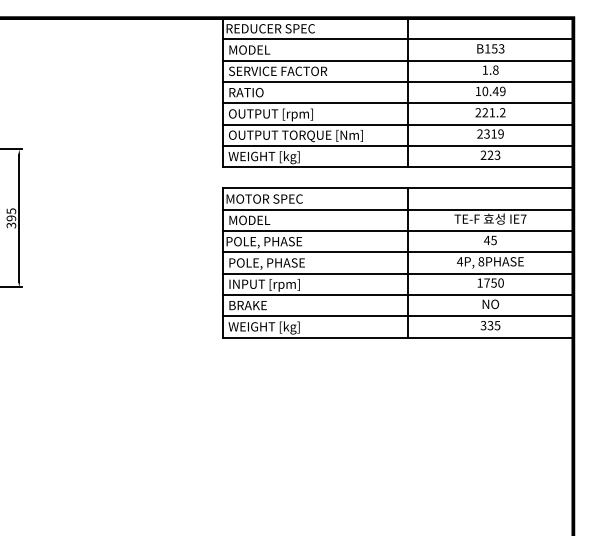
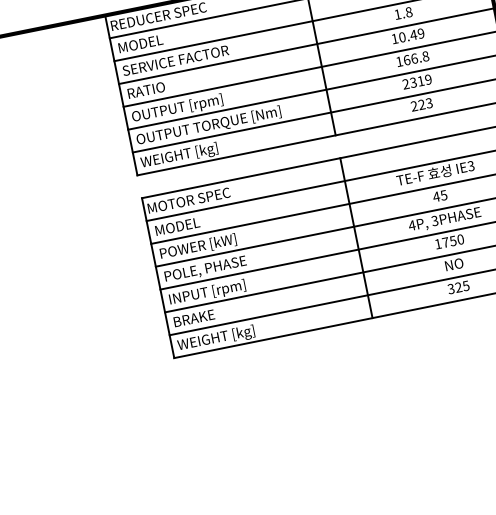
text: (490, 112) -> (412, 58), 221.2 -> 166.8
text: (523, 218) -> (470, 165), IE7 -> IE3
text: (264, 242) -> (198, 247), POLE, PHASE -> POWER [kW]
text: (481, 261) -> (435, 220), 8PHASE -> 3PHASE
text: (490, 326) -> (458, 288), 335 -> 325

